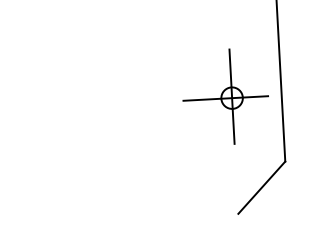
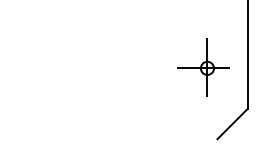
part: (225, 97) -> (203, 67), moved

